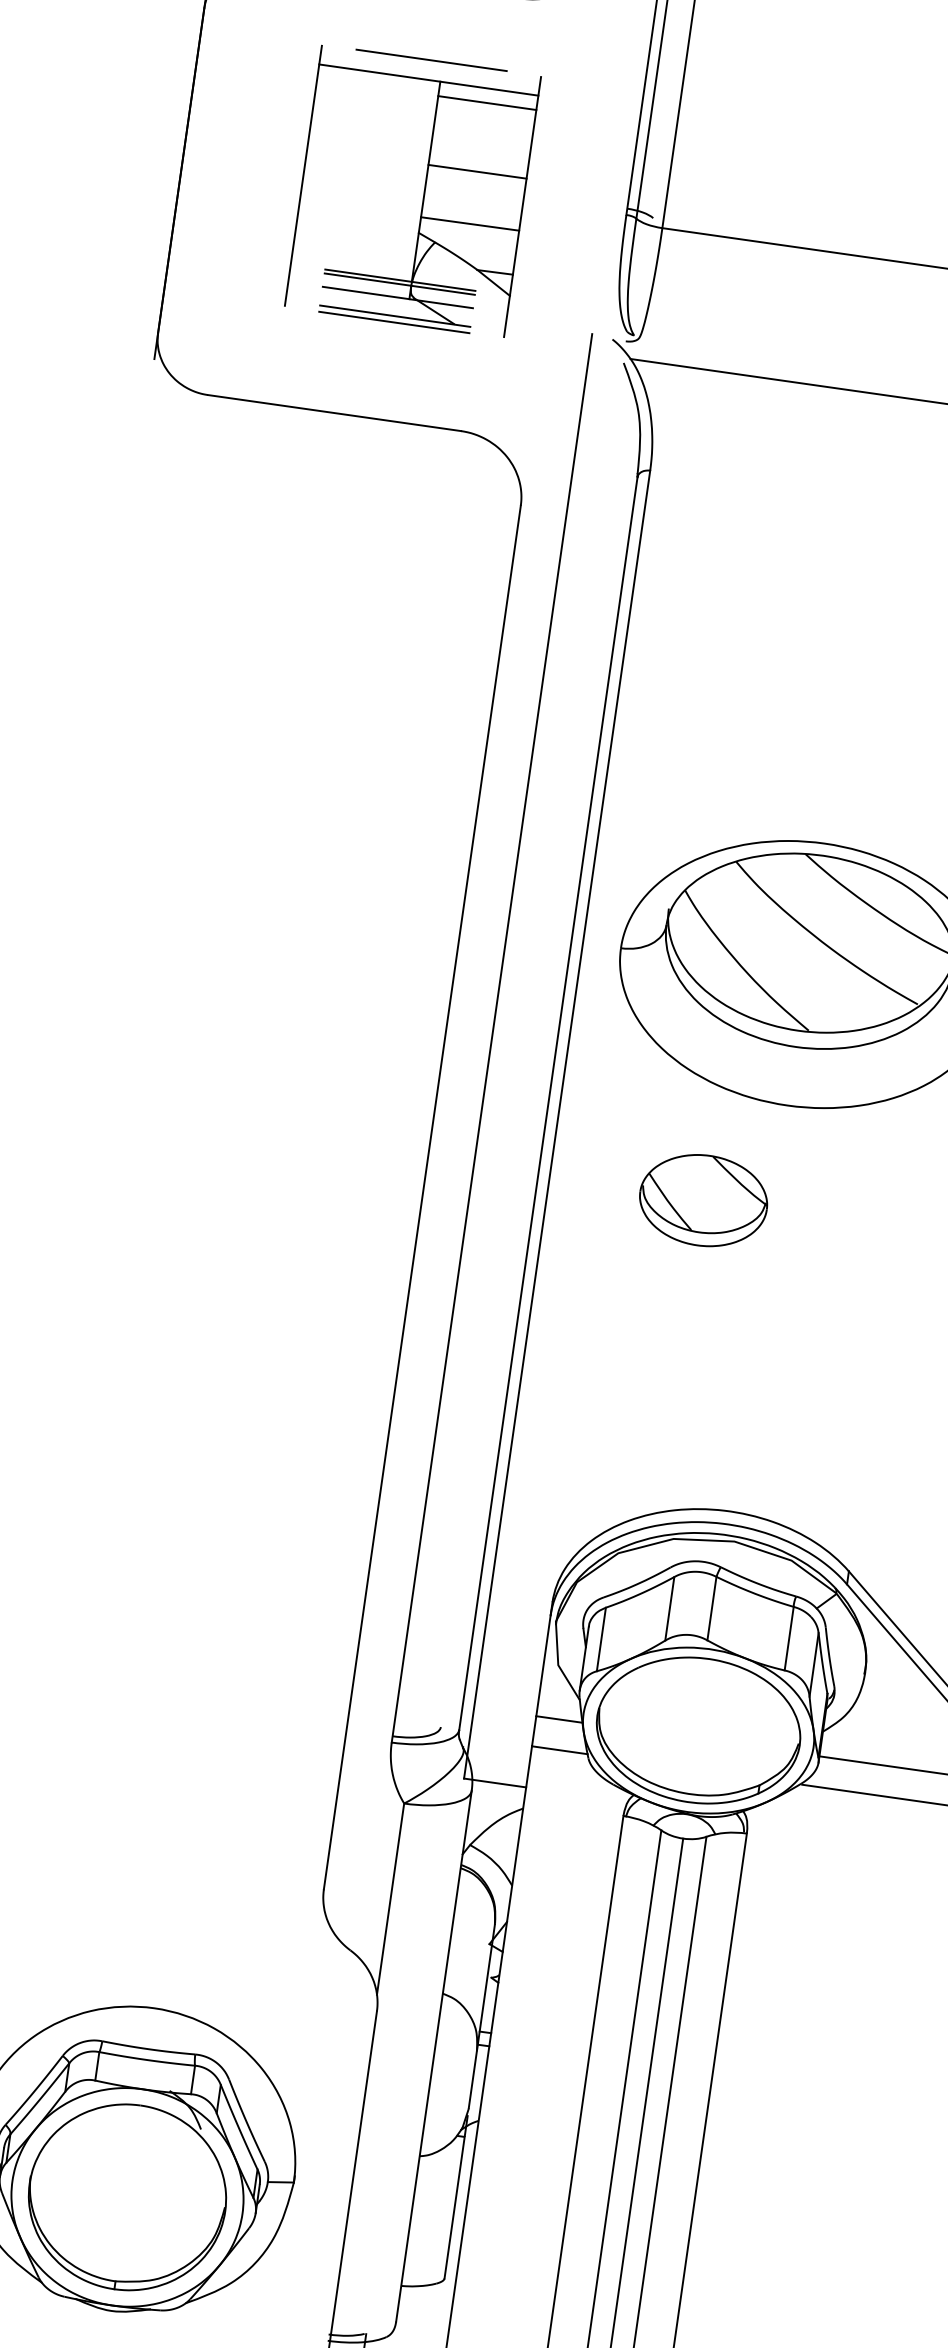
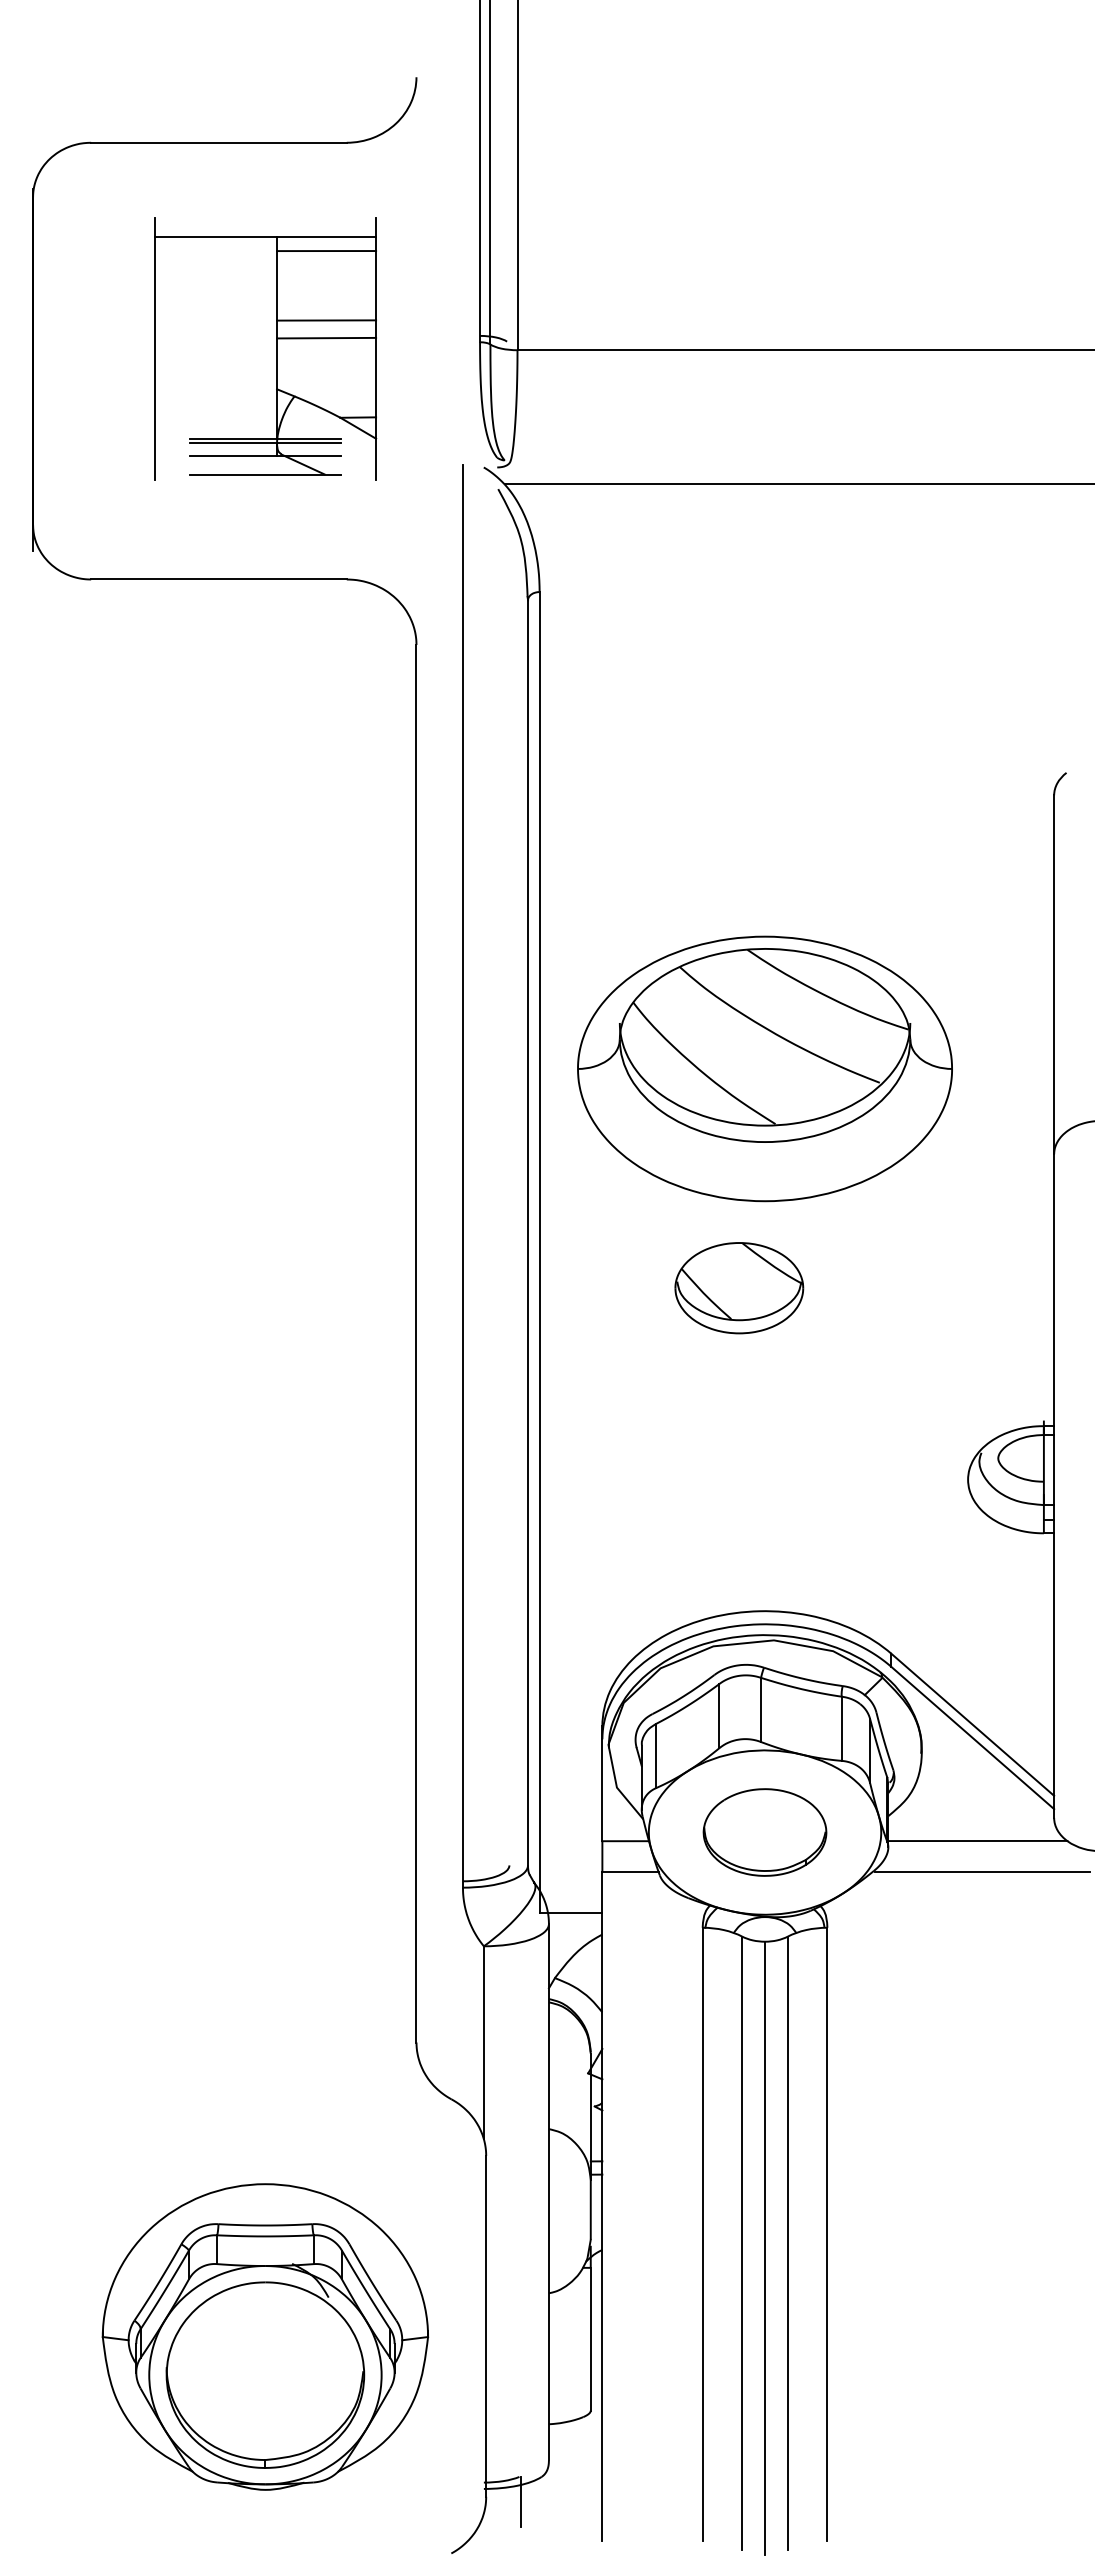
line: (431, 60) -> (265, 216), removed
line: (470, 223) -> (326, 337), moved
line: (394, 322) -> (265, 481), removed
part: (703, 1200) -> (739, 1288), moved
part: (698, 1730) -> (764, 1832), size x0.6

